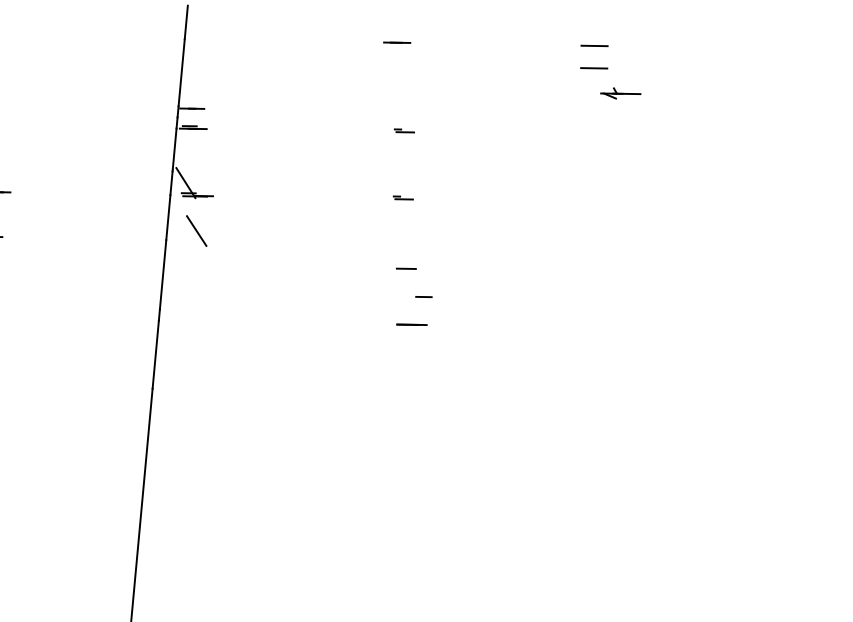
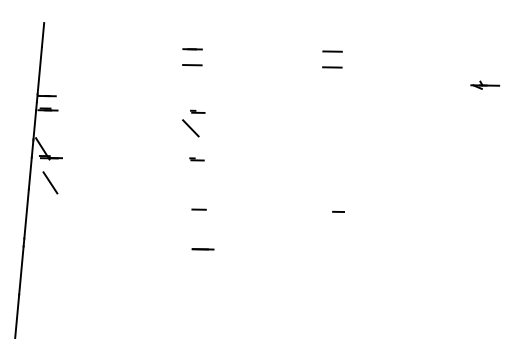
line: (396, 64) -> (192, 64), added
part: (620, 93) -> (485, 85), moved
line: (394, 153) -> (190, 127), added
line: (423, 296) -> (338, 211), moved

